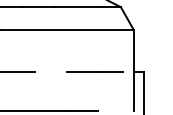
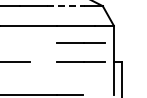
line: (77, 7) -> (65, 6), solid -> dashed
line: (94, 49) -> (80, 42), added

